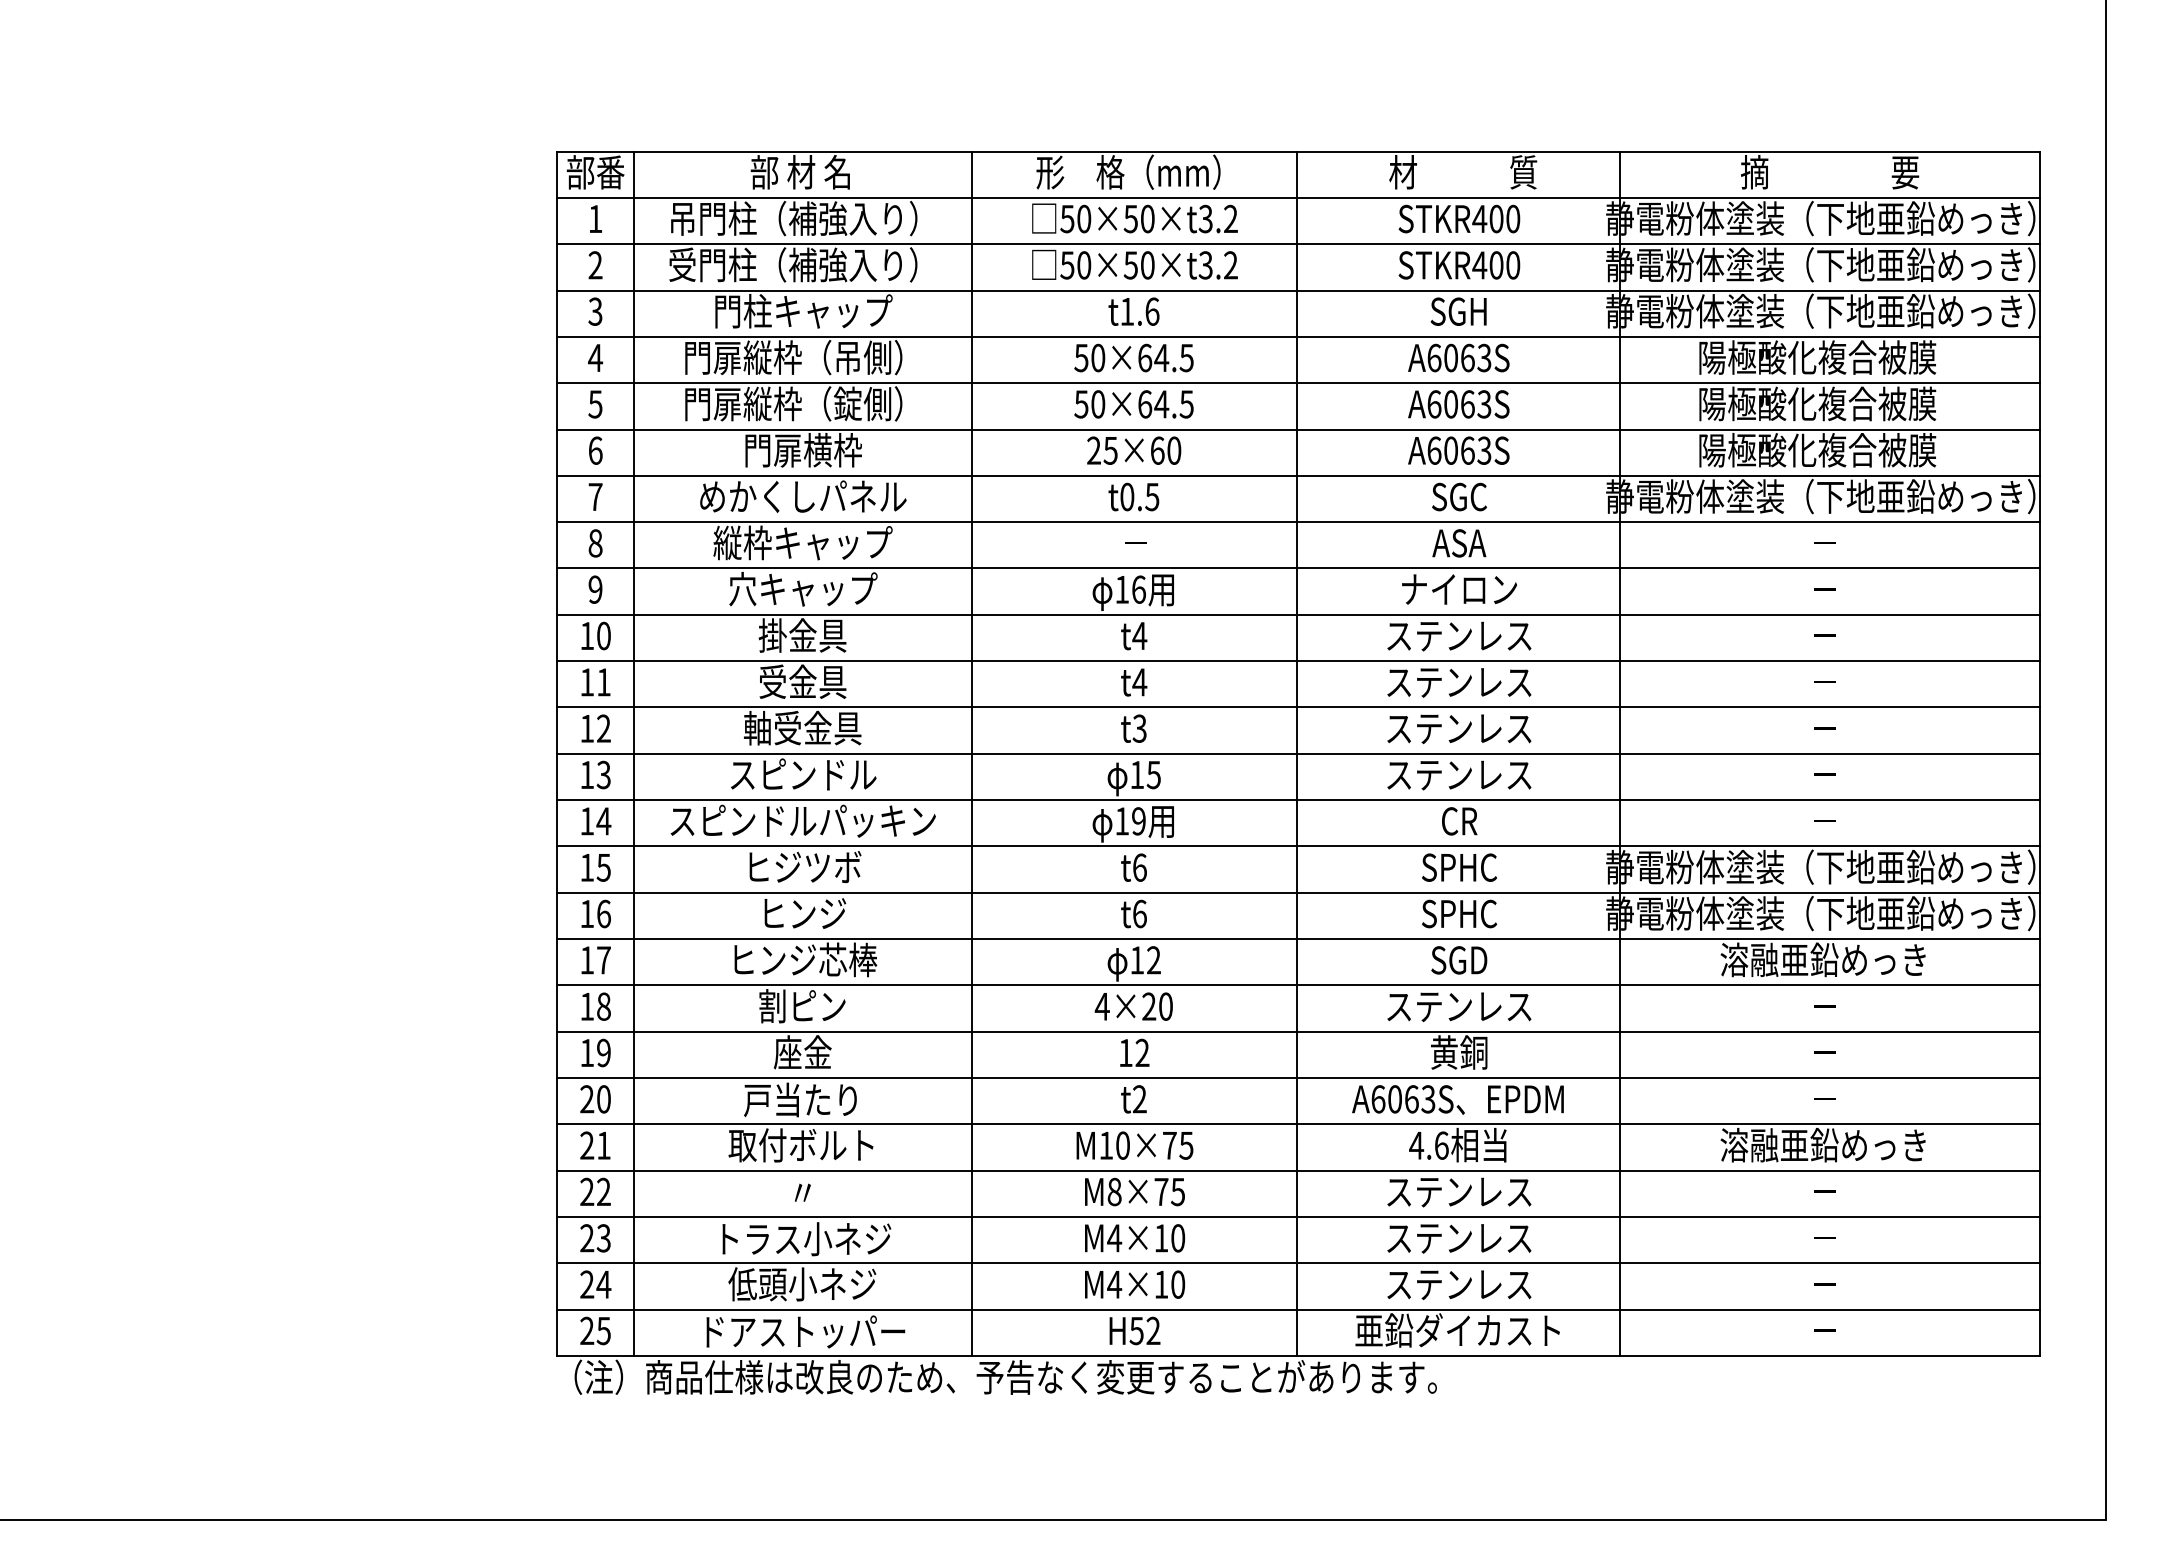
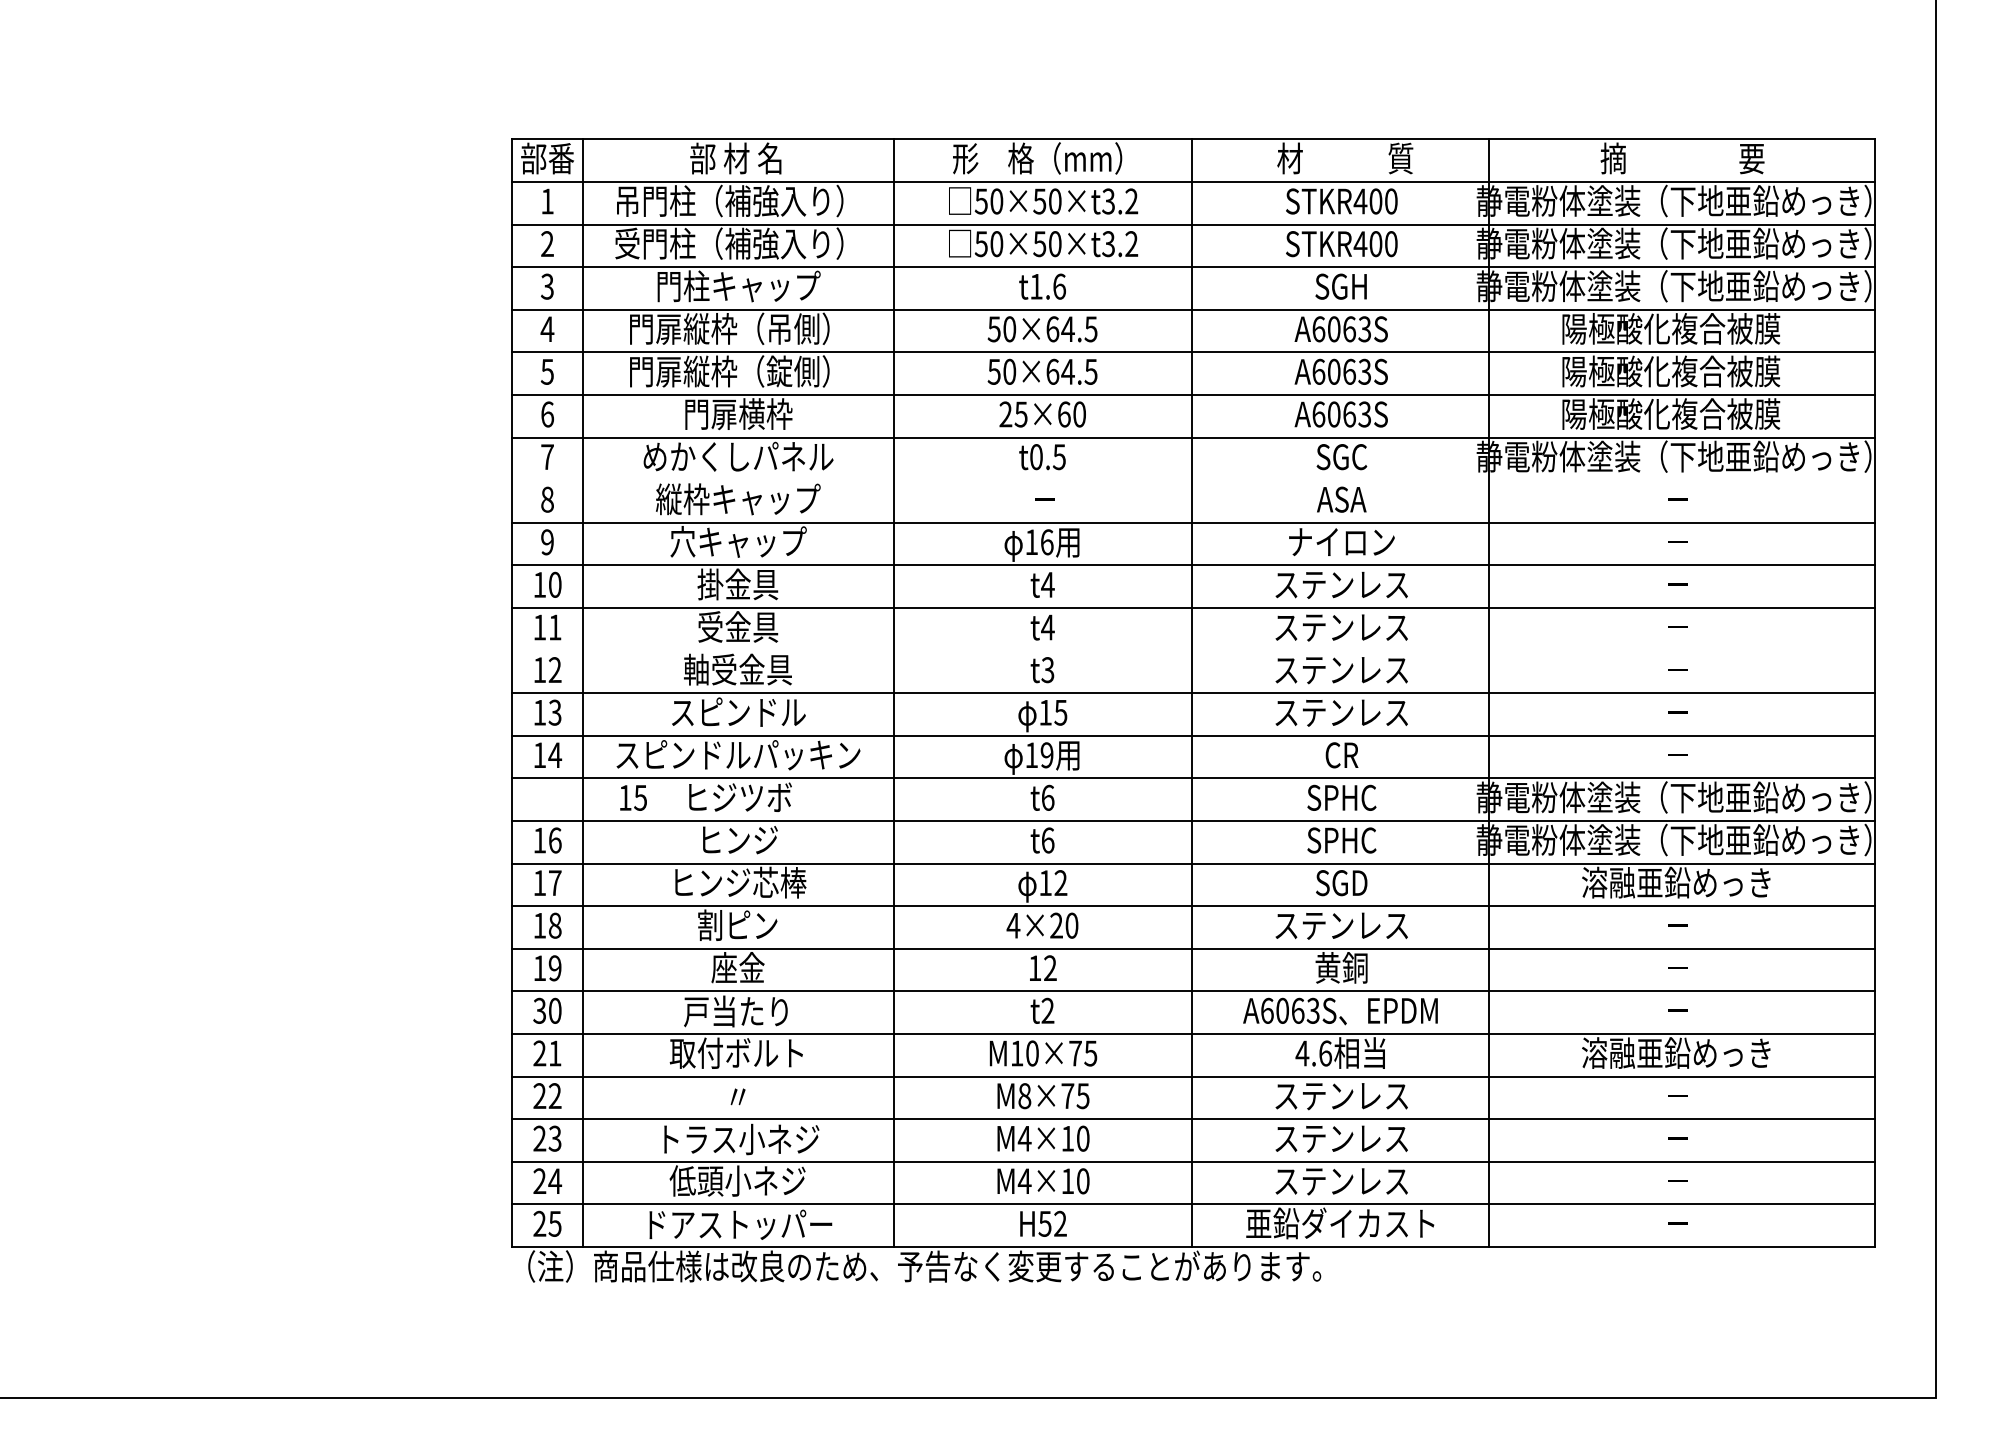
line: (1297, 522) -> (1192, 480), removed
line: (1297, 707) -> (1192, 650), removed
text: (595, 867) -> (632, 797), moved
text: (587, 1099) -> (540, 1011), 20 -> 30

